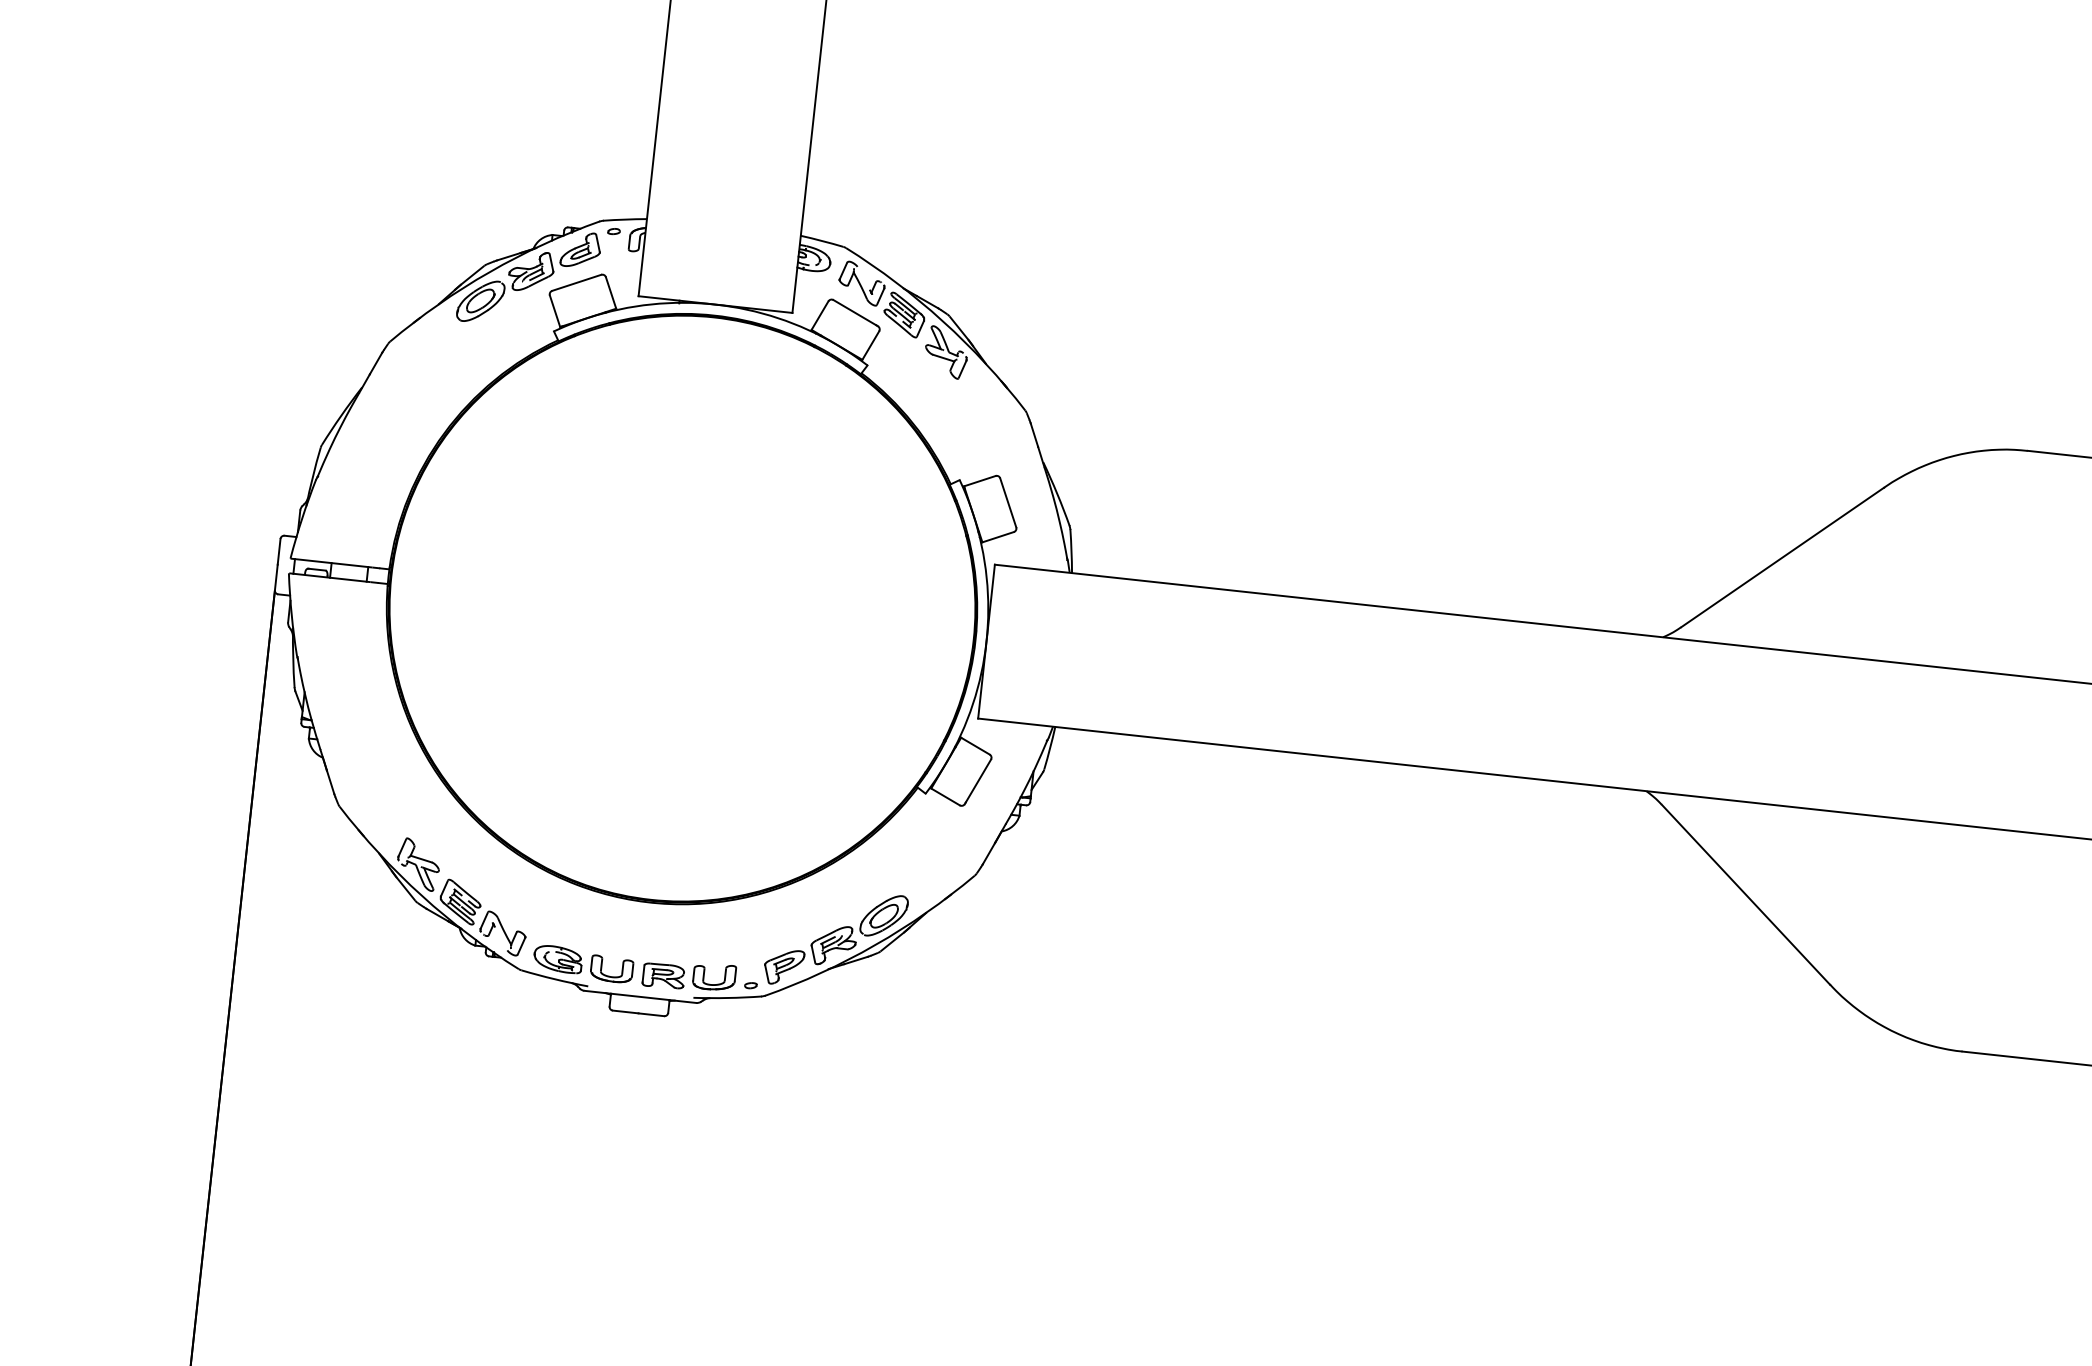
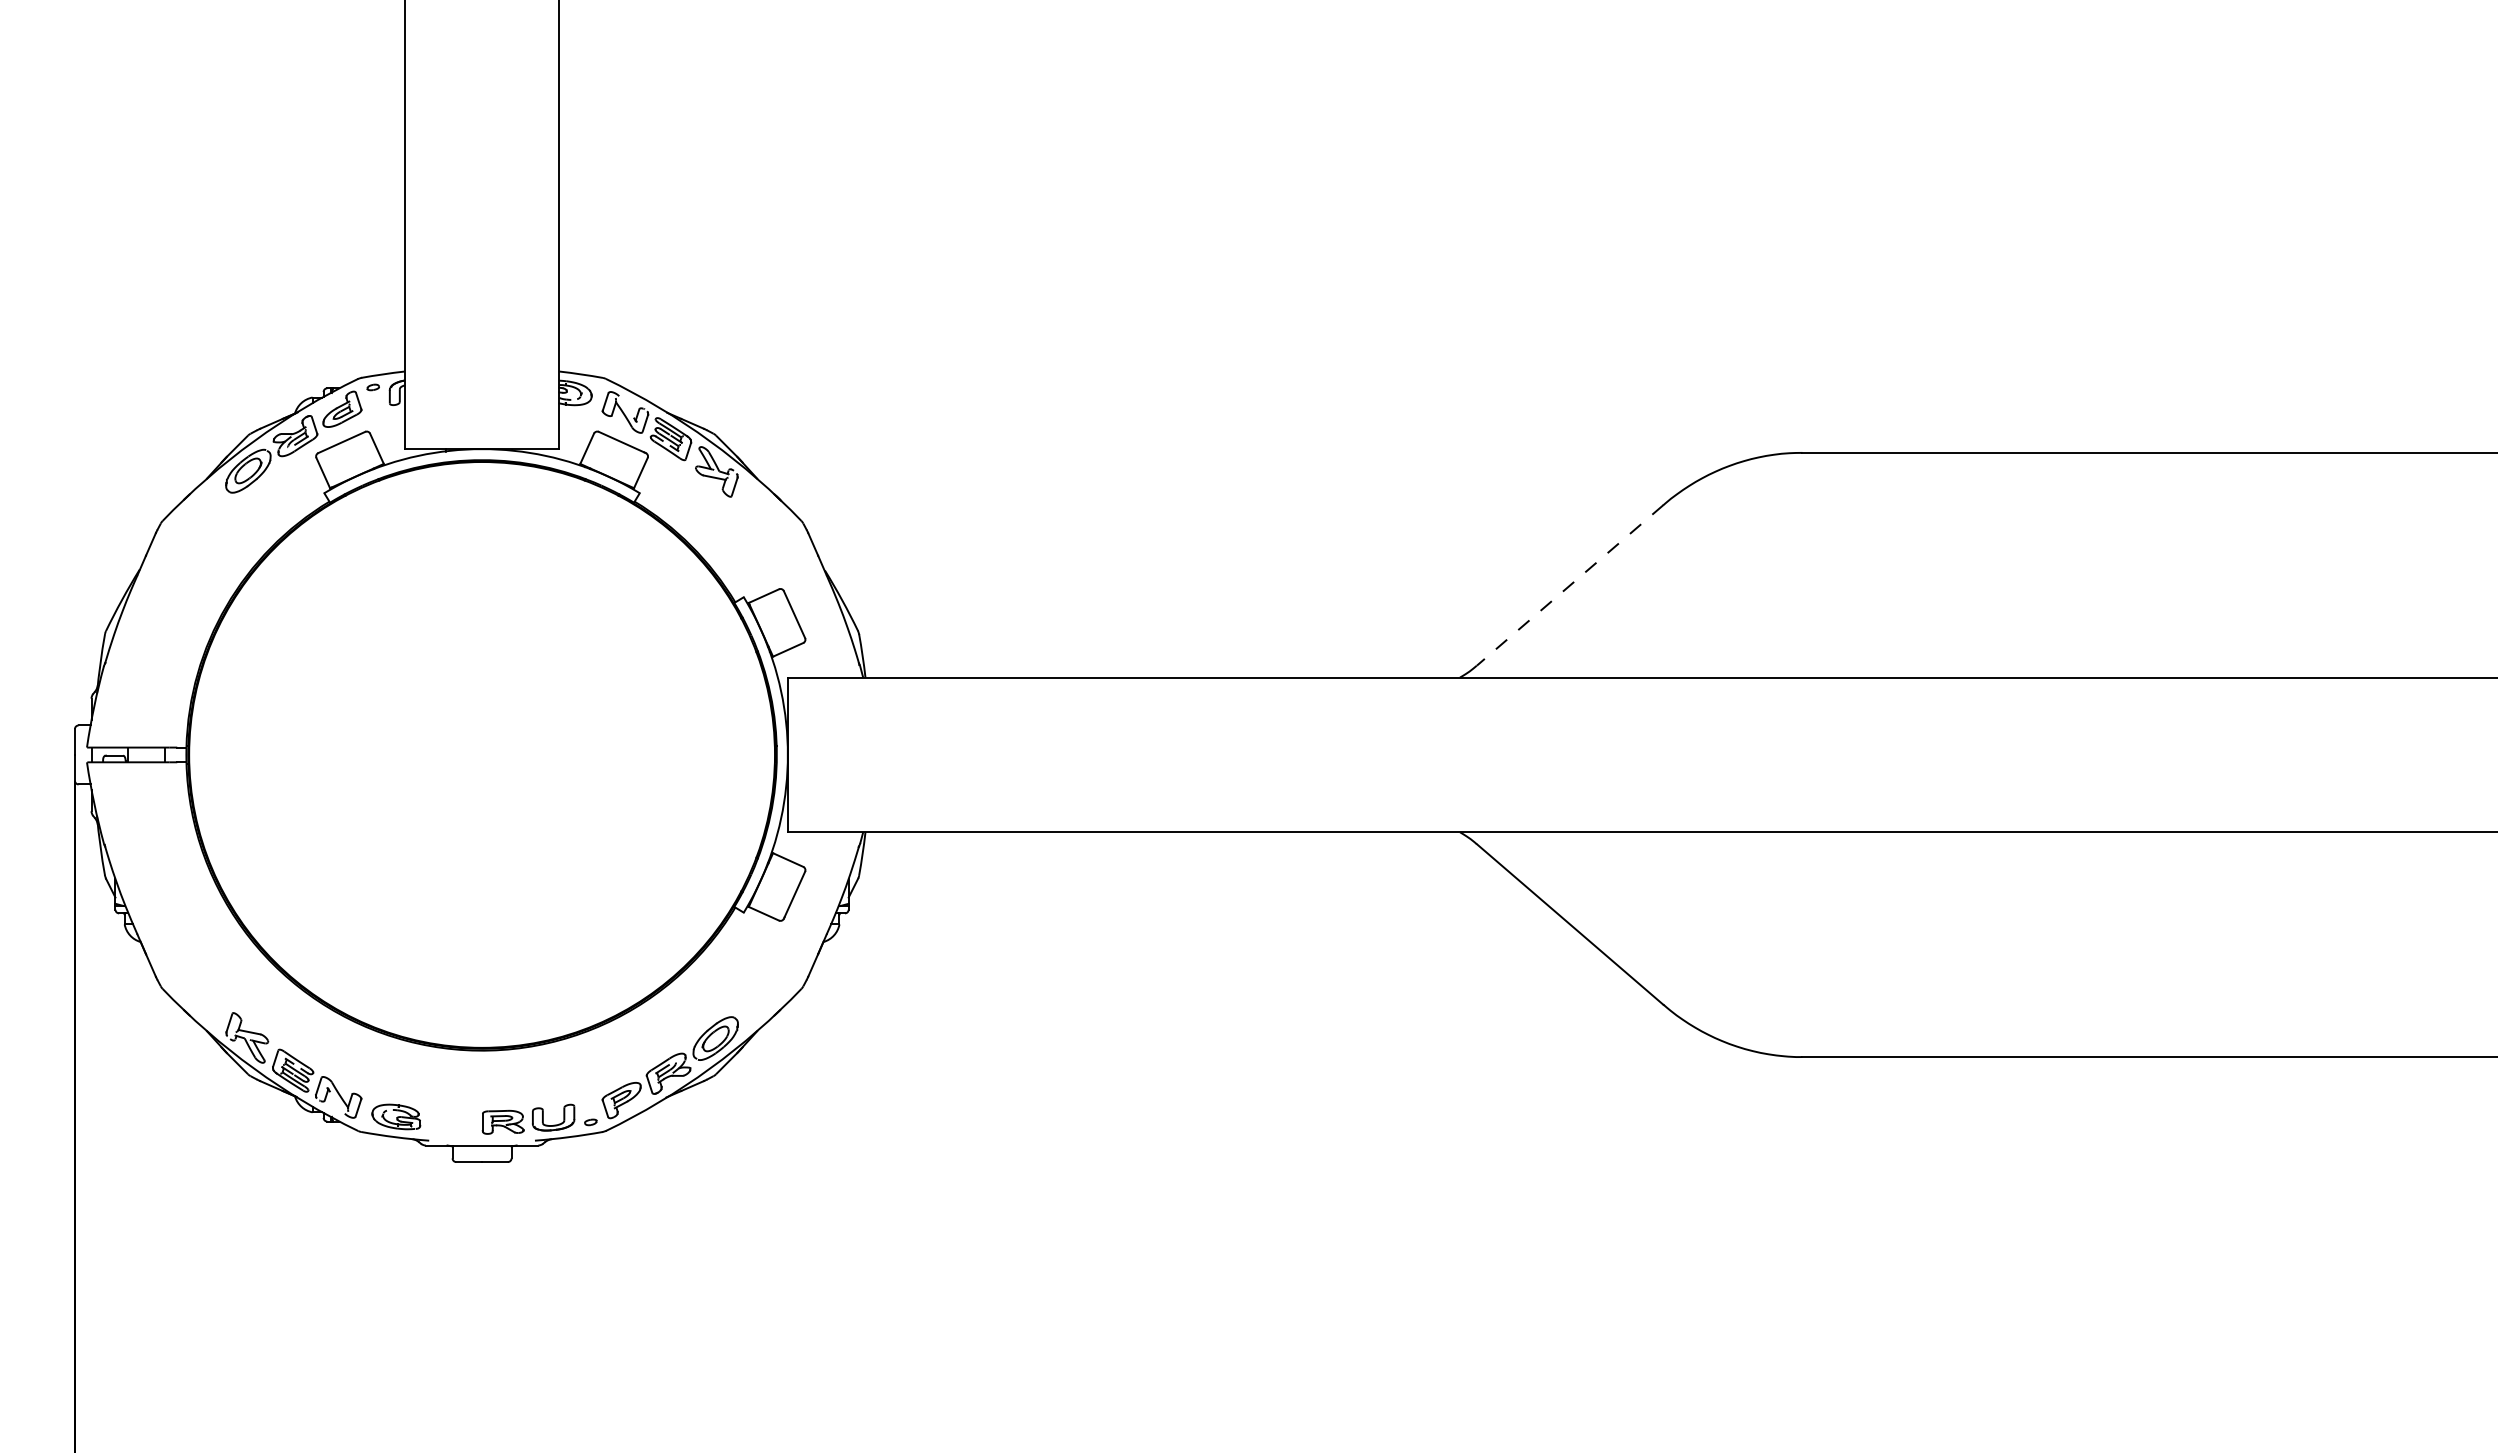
line: (1781, 557) -> (1569, 585), solid -> dashed
part: (609, 975) -> (449, 1127), removed

